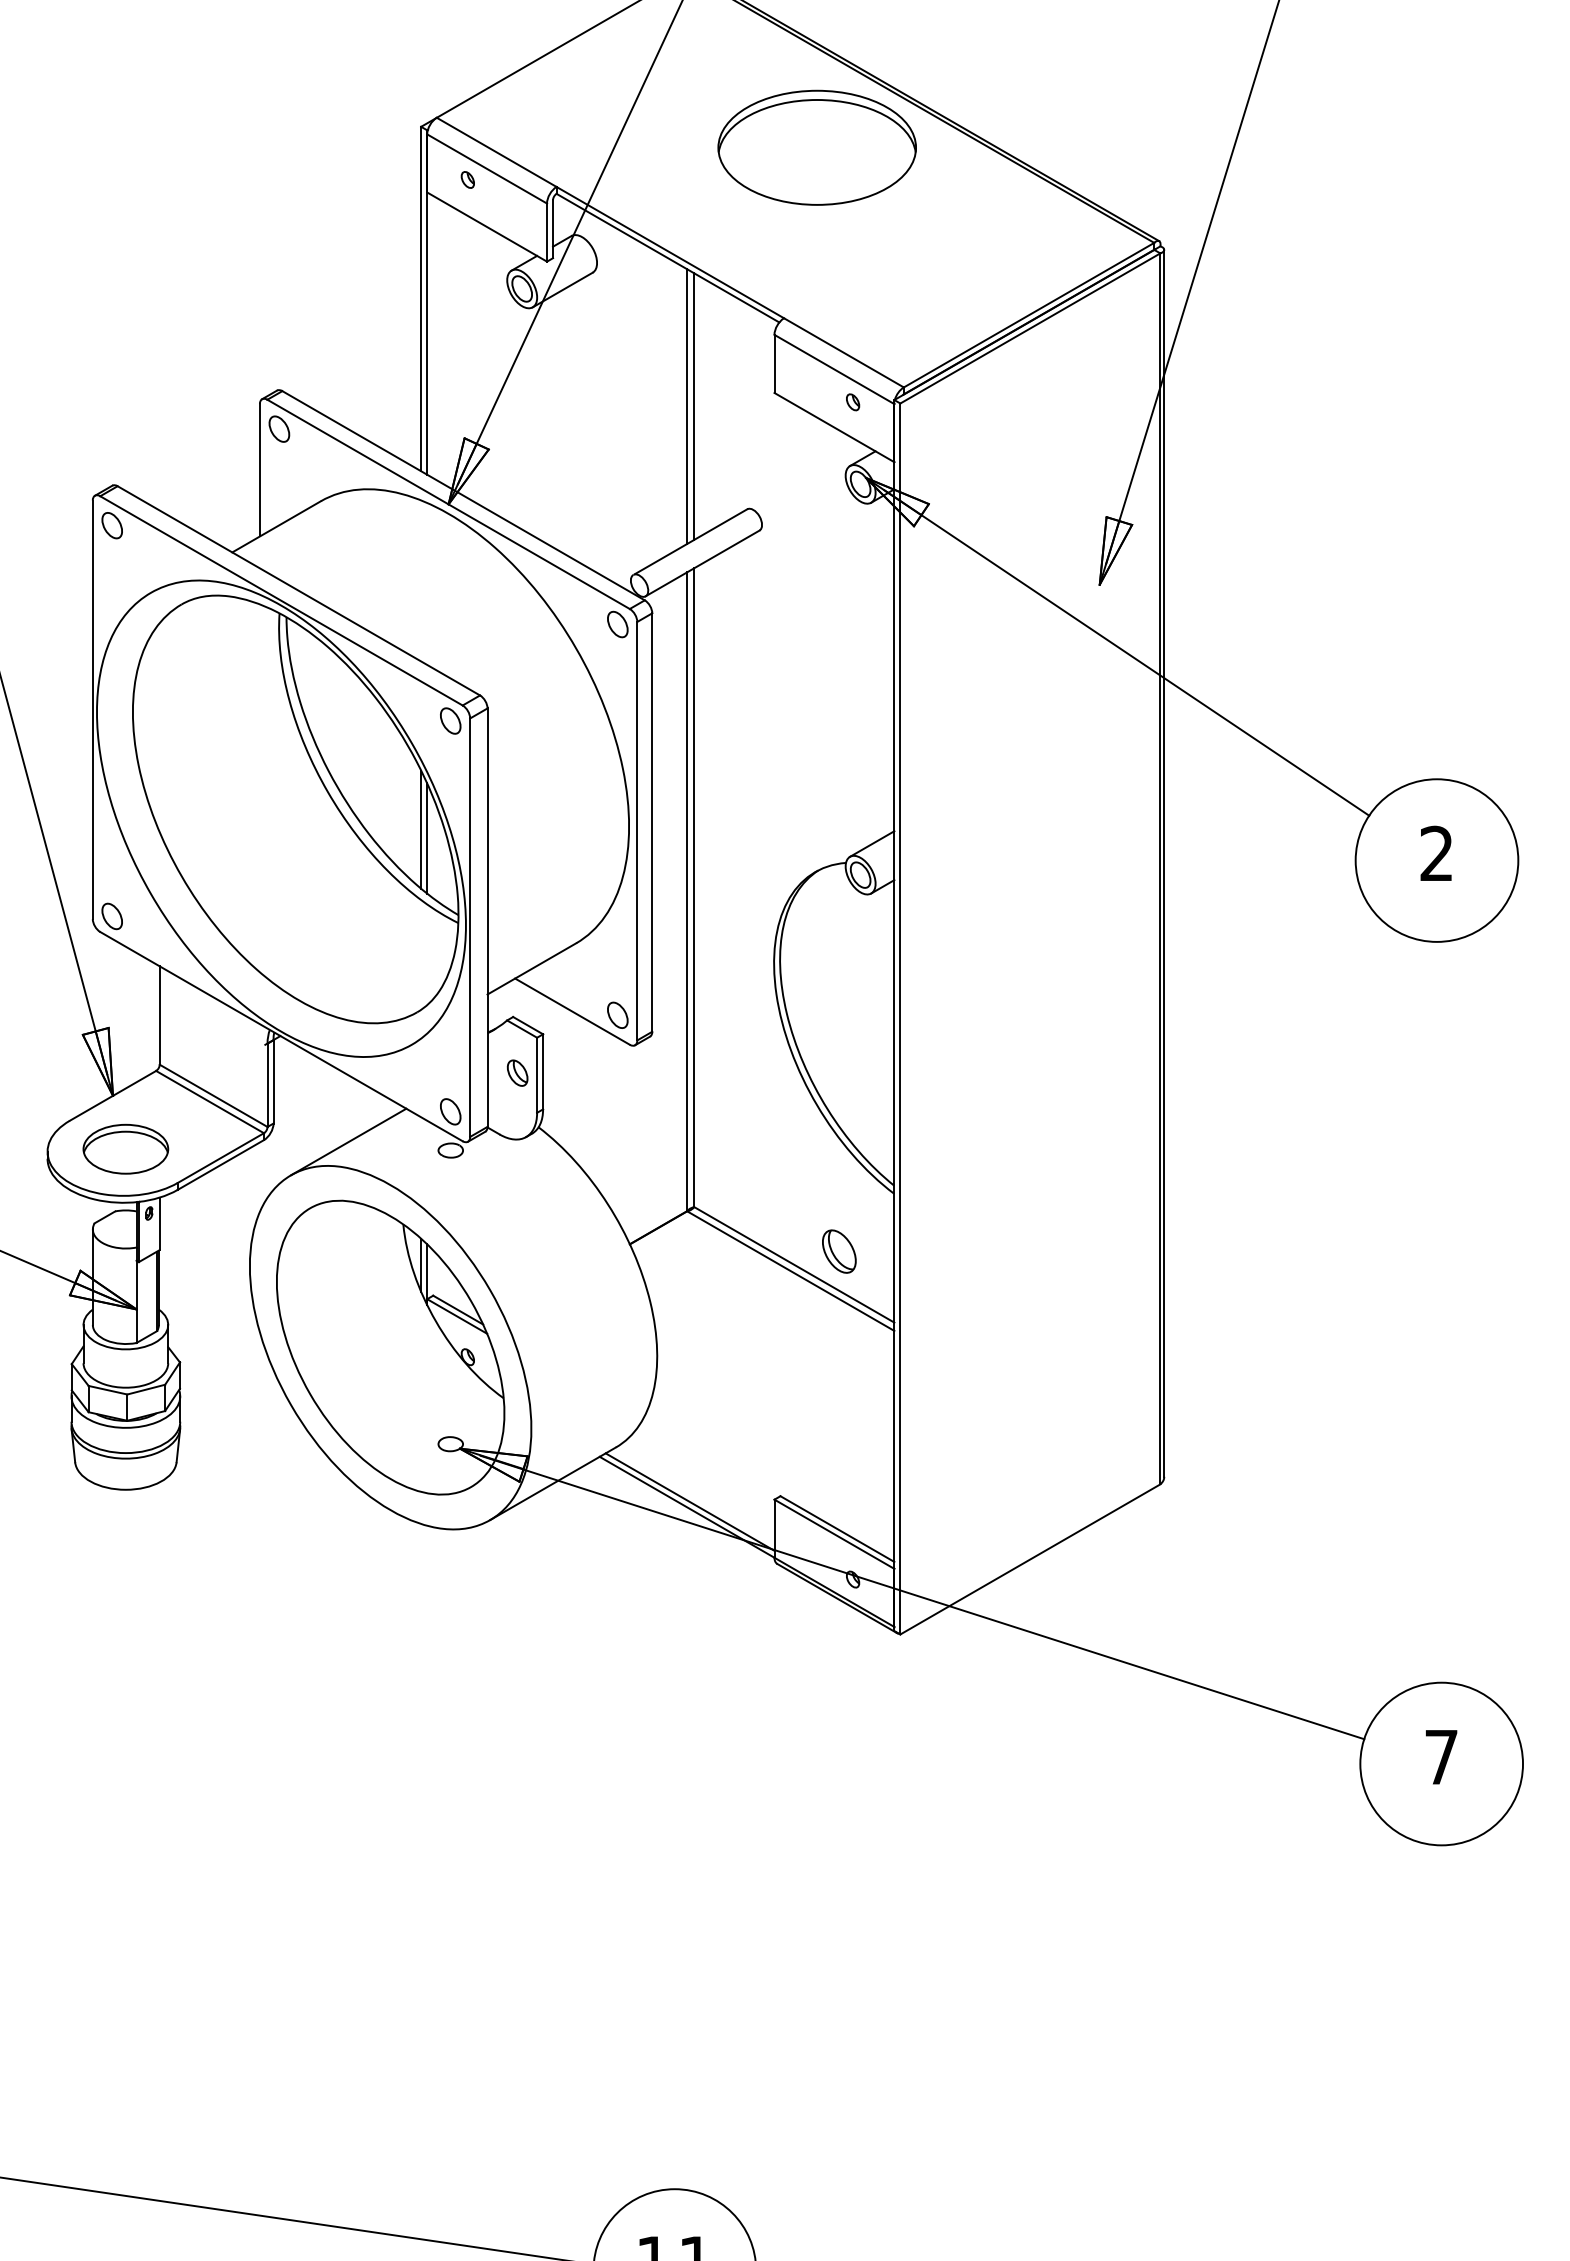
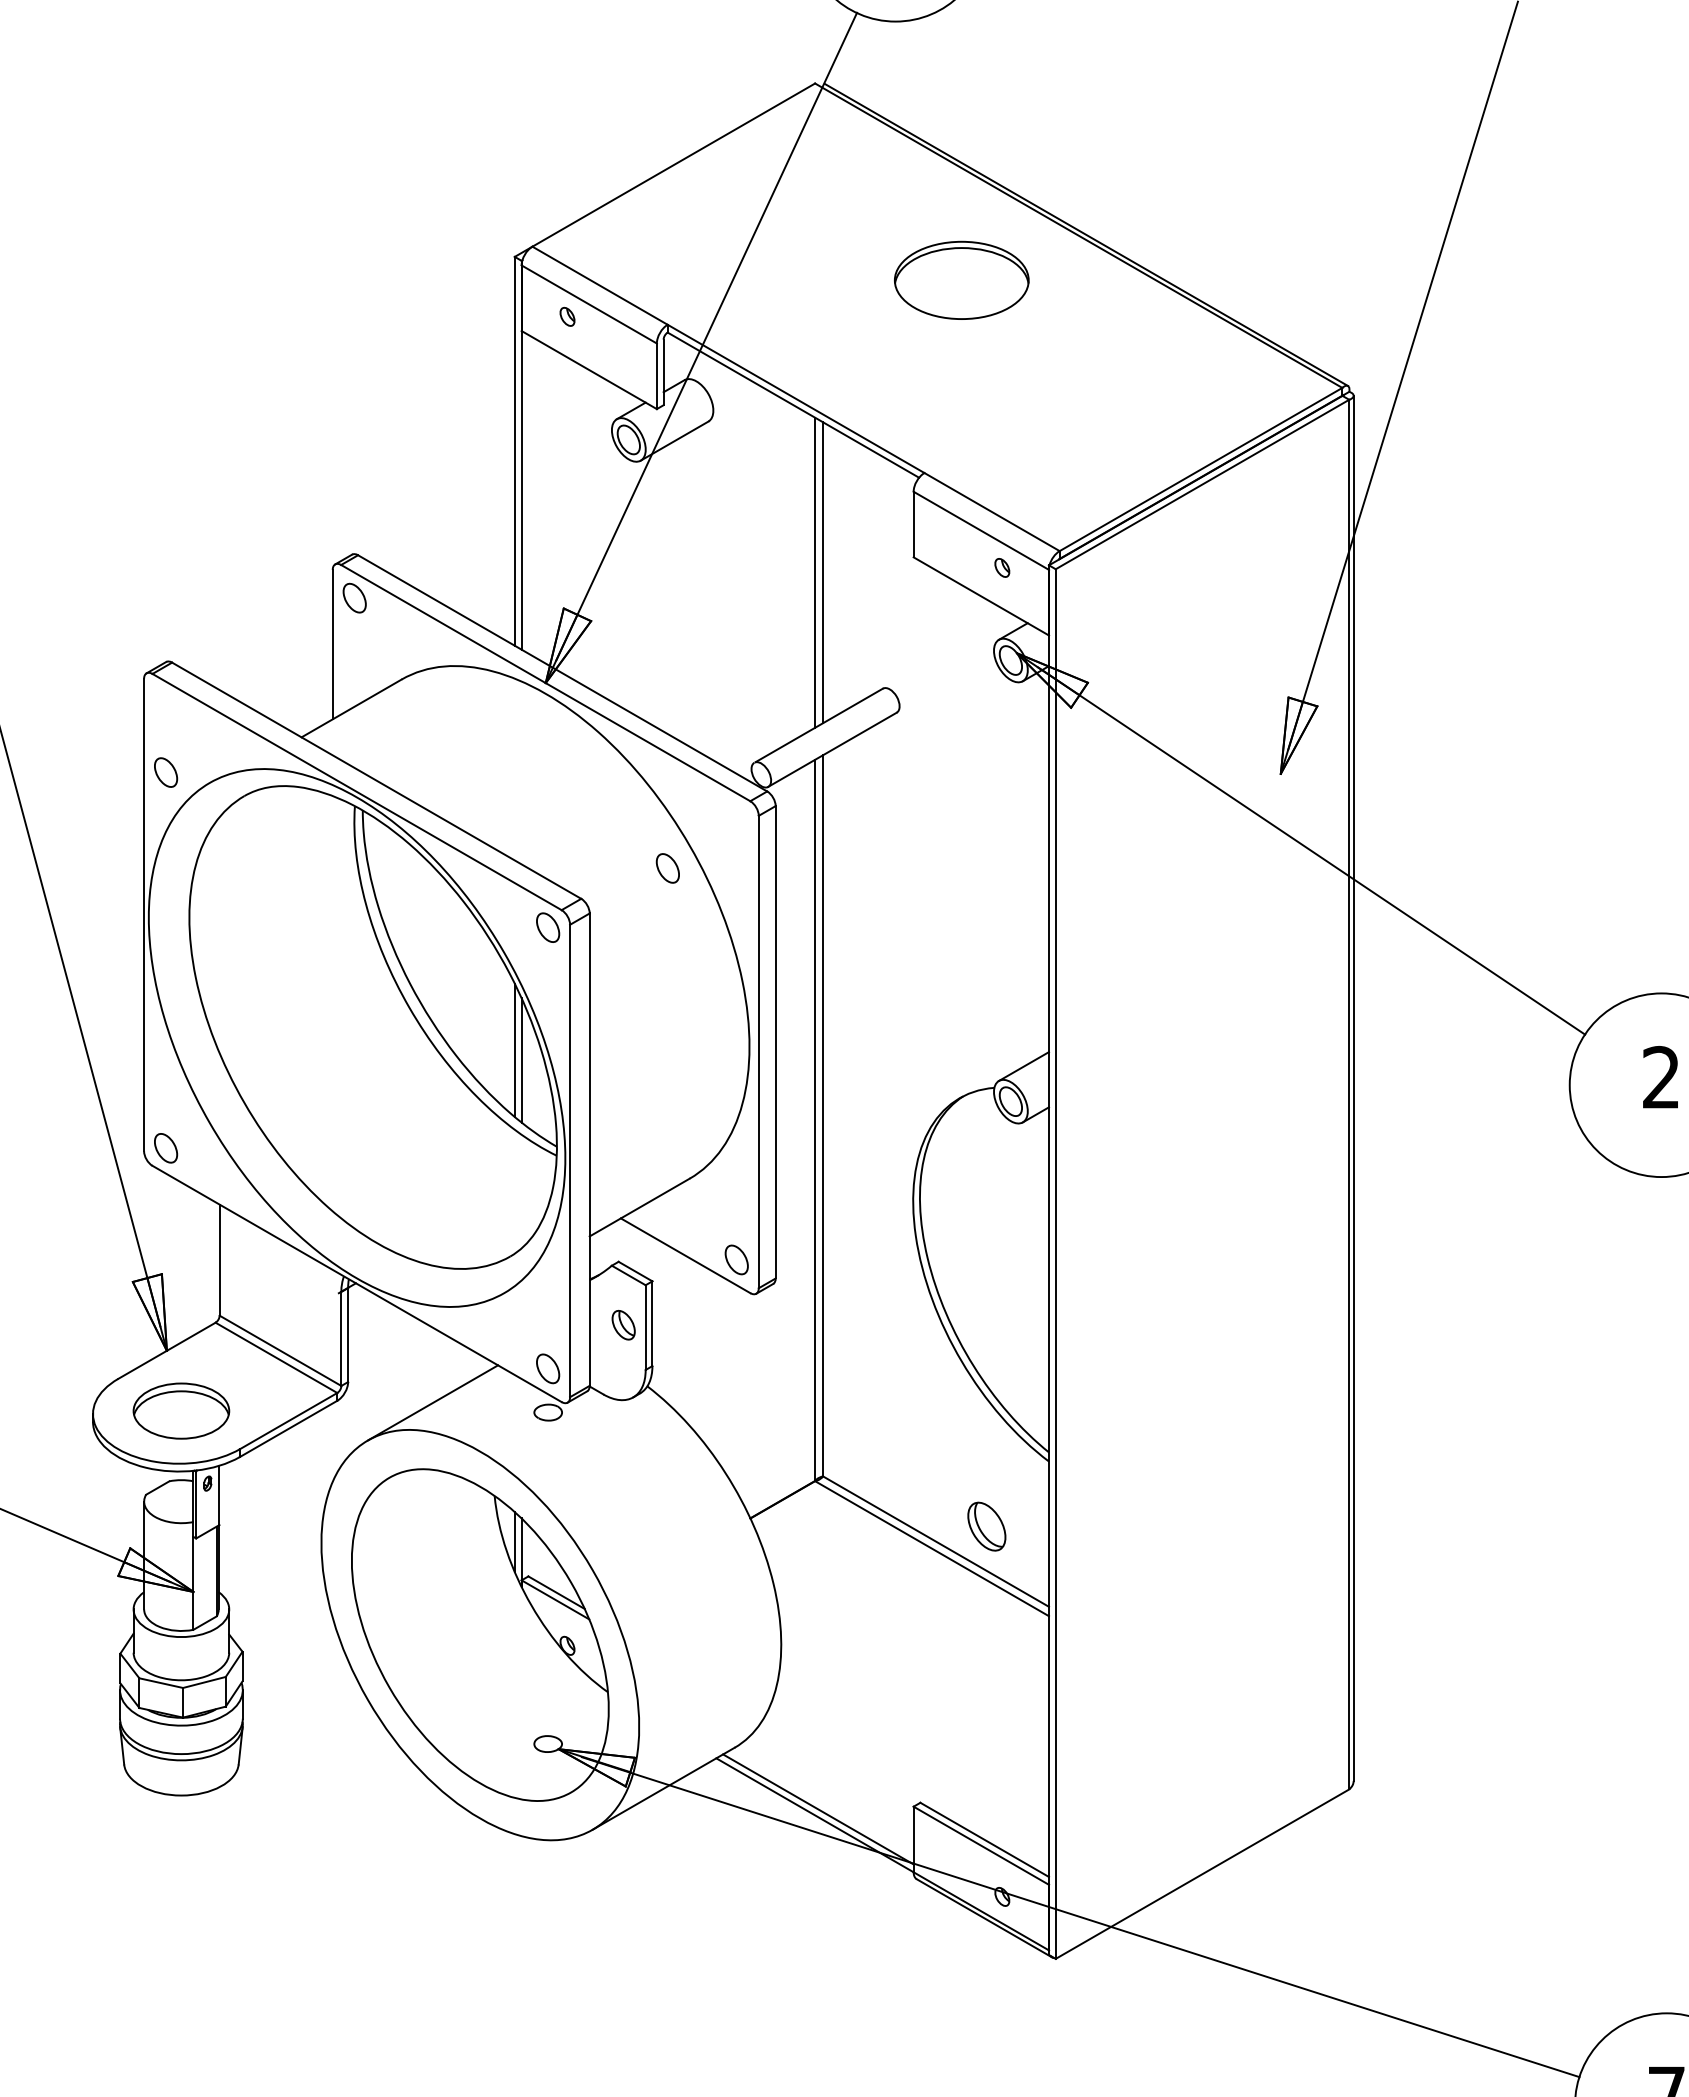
part: (816, 147) -> (961, 280), size x0.6
part: (111, 525) -> (165, 772), moved
part: (617, 624) -> (667, 868), moved

